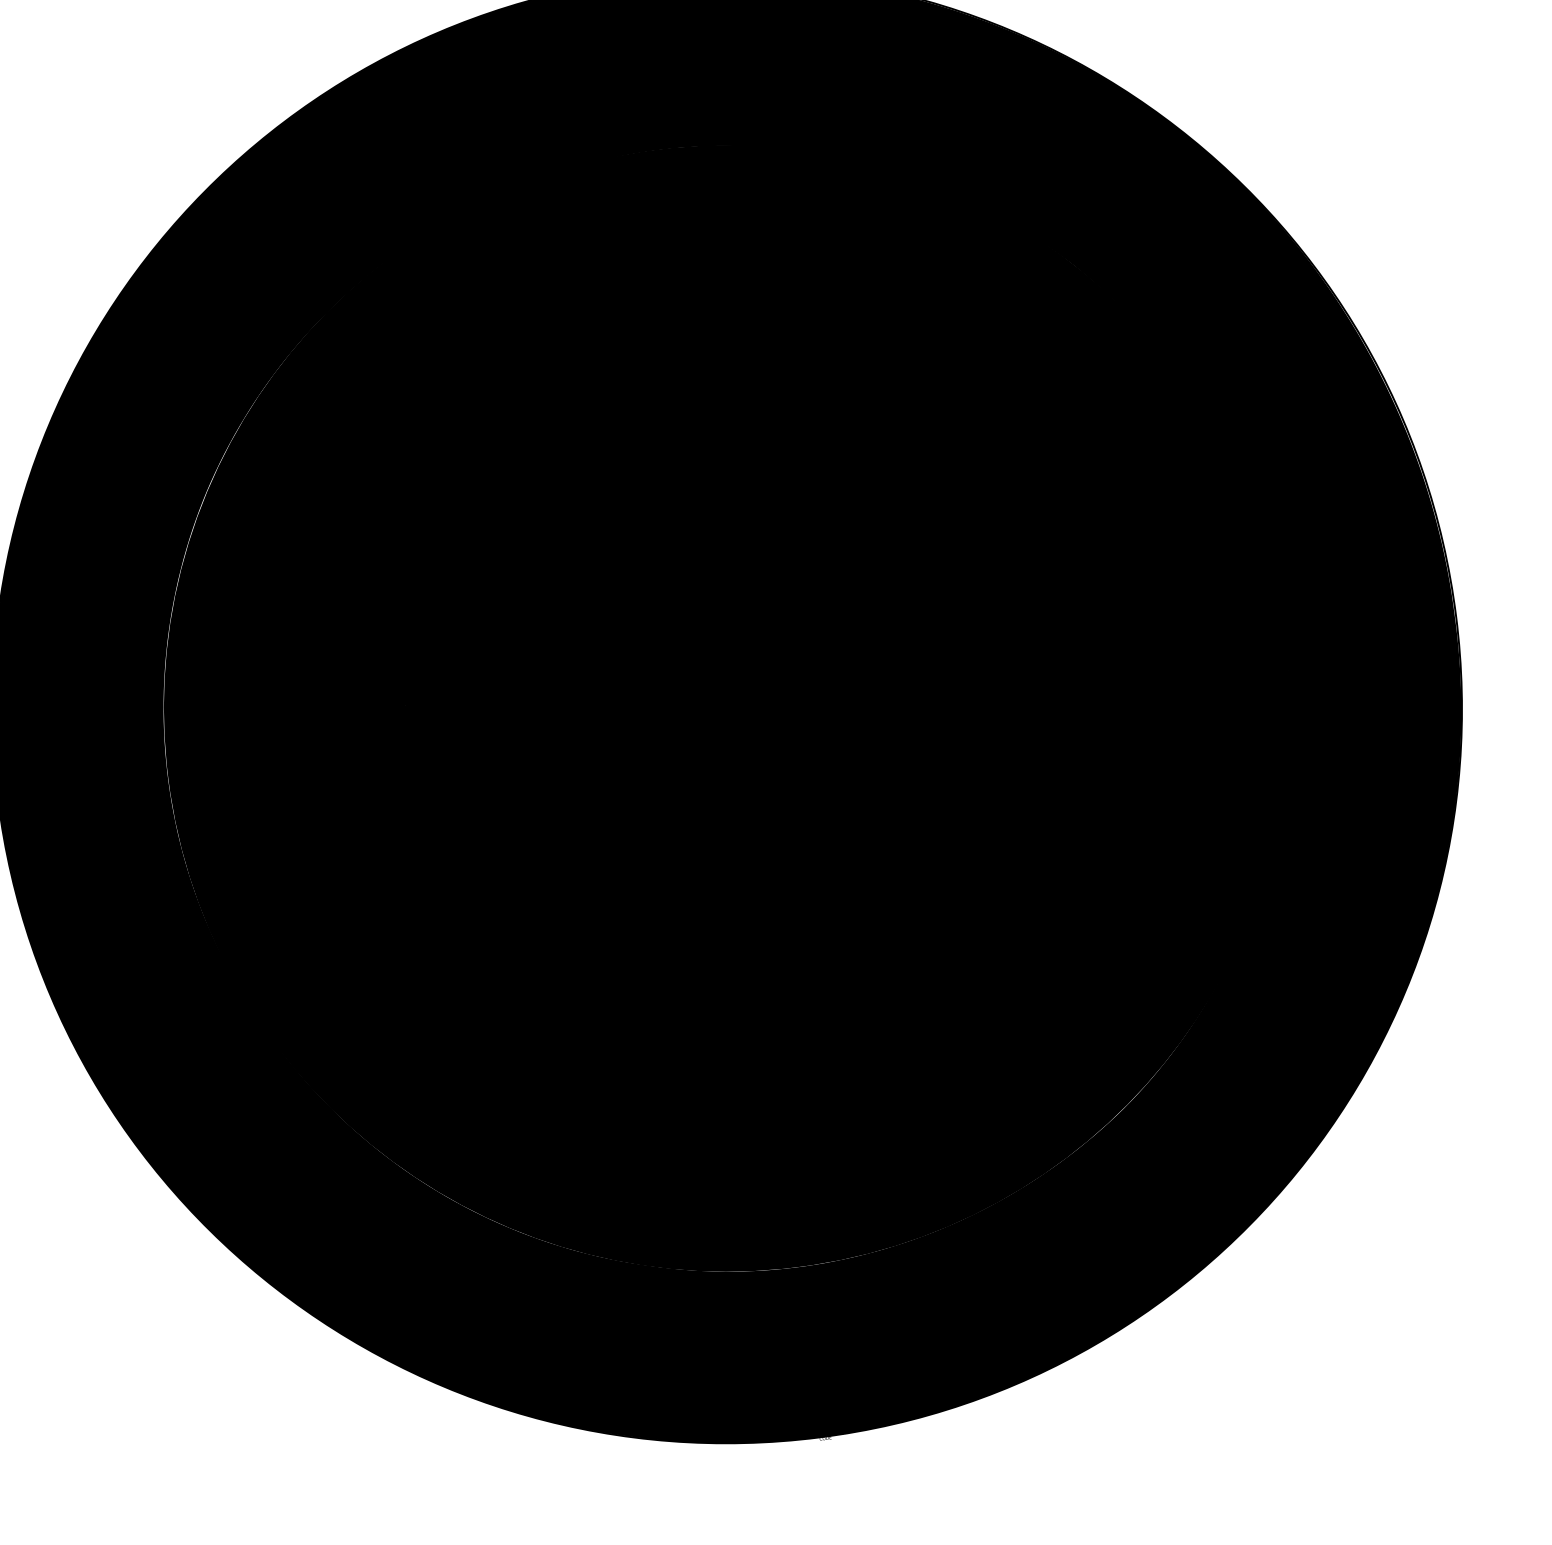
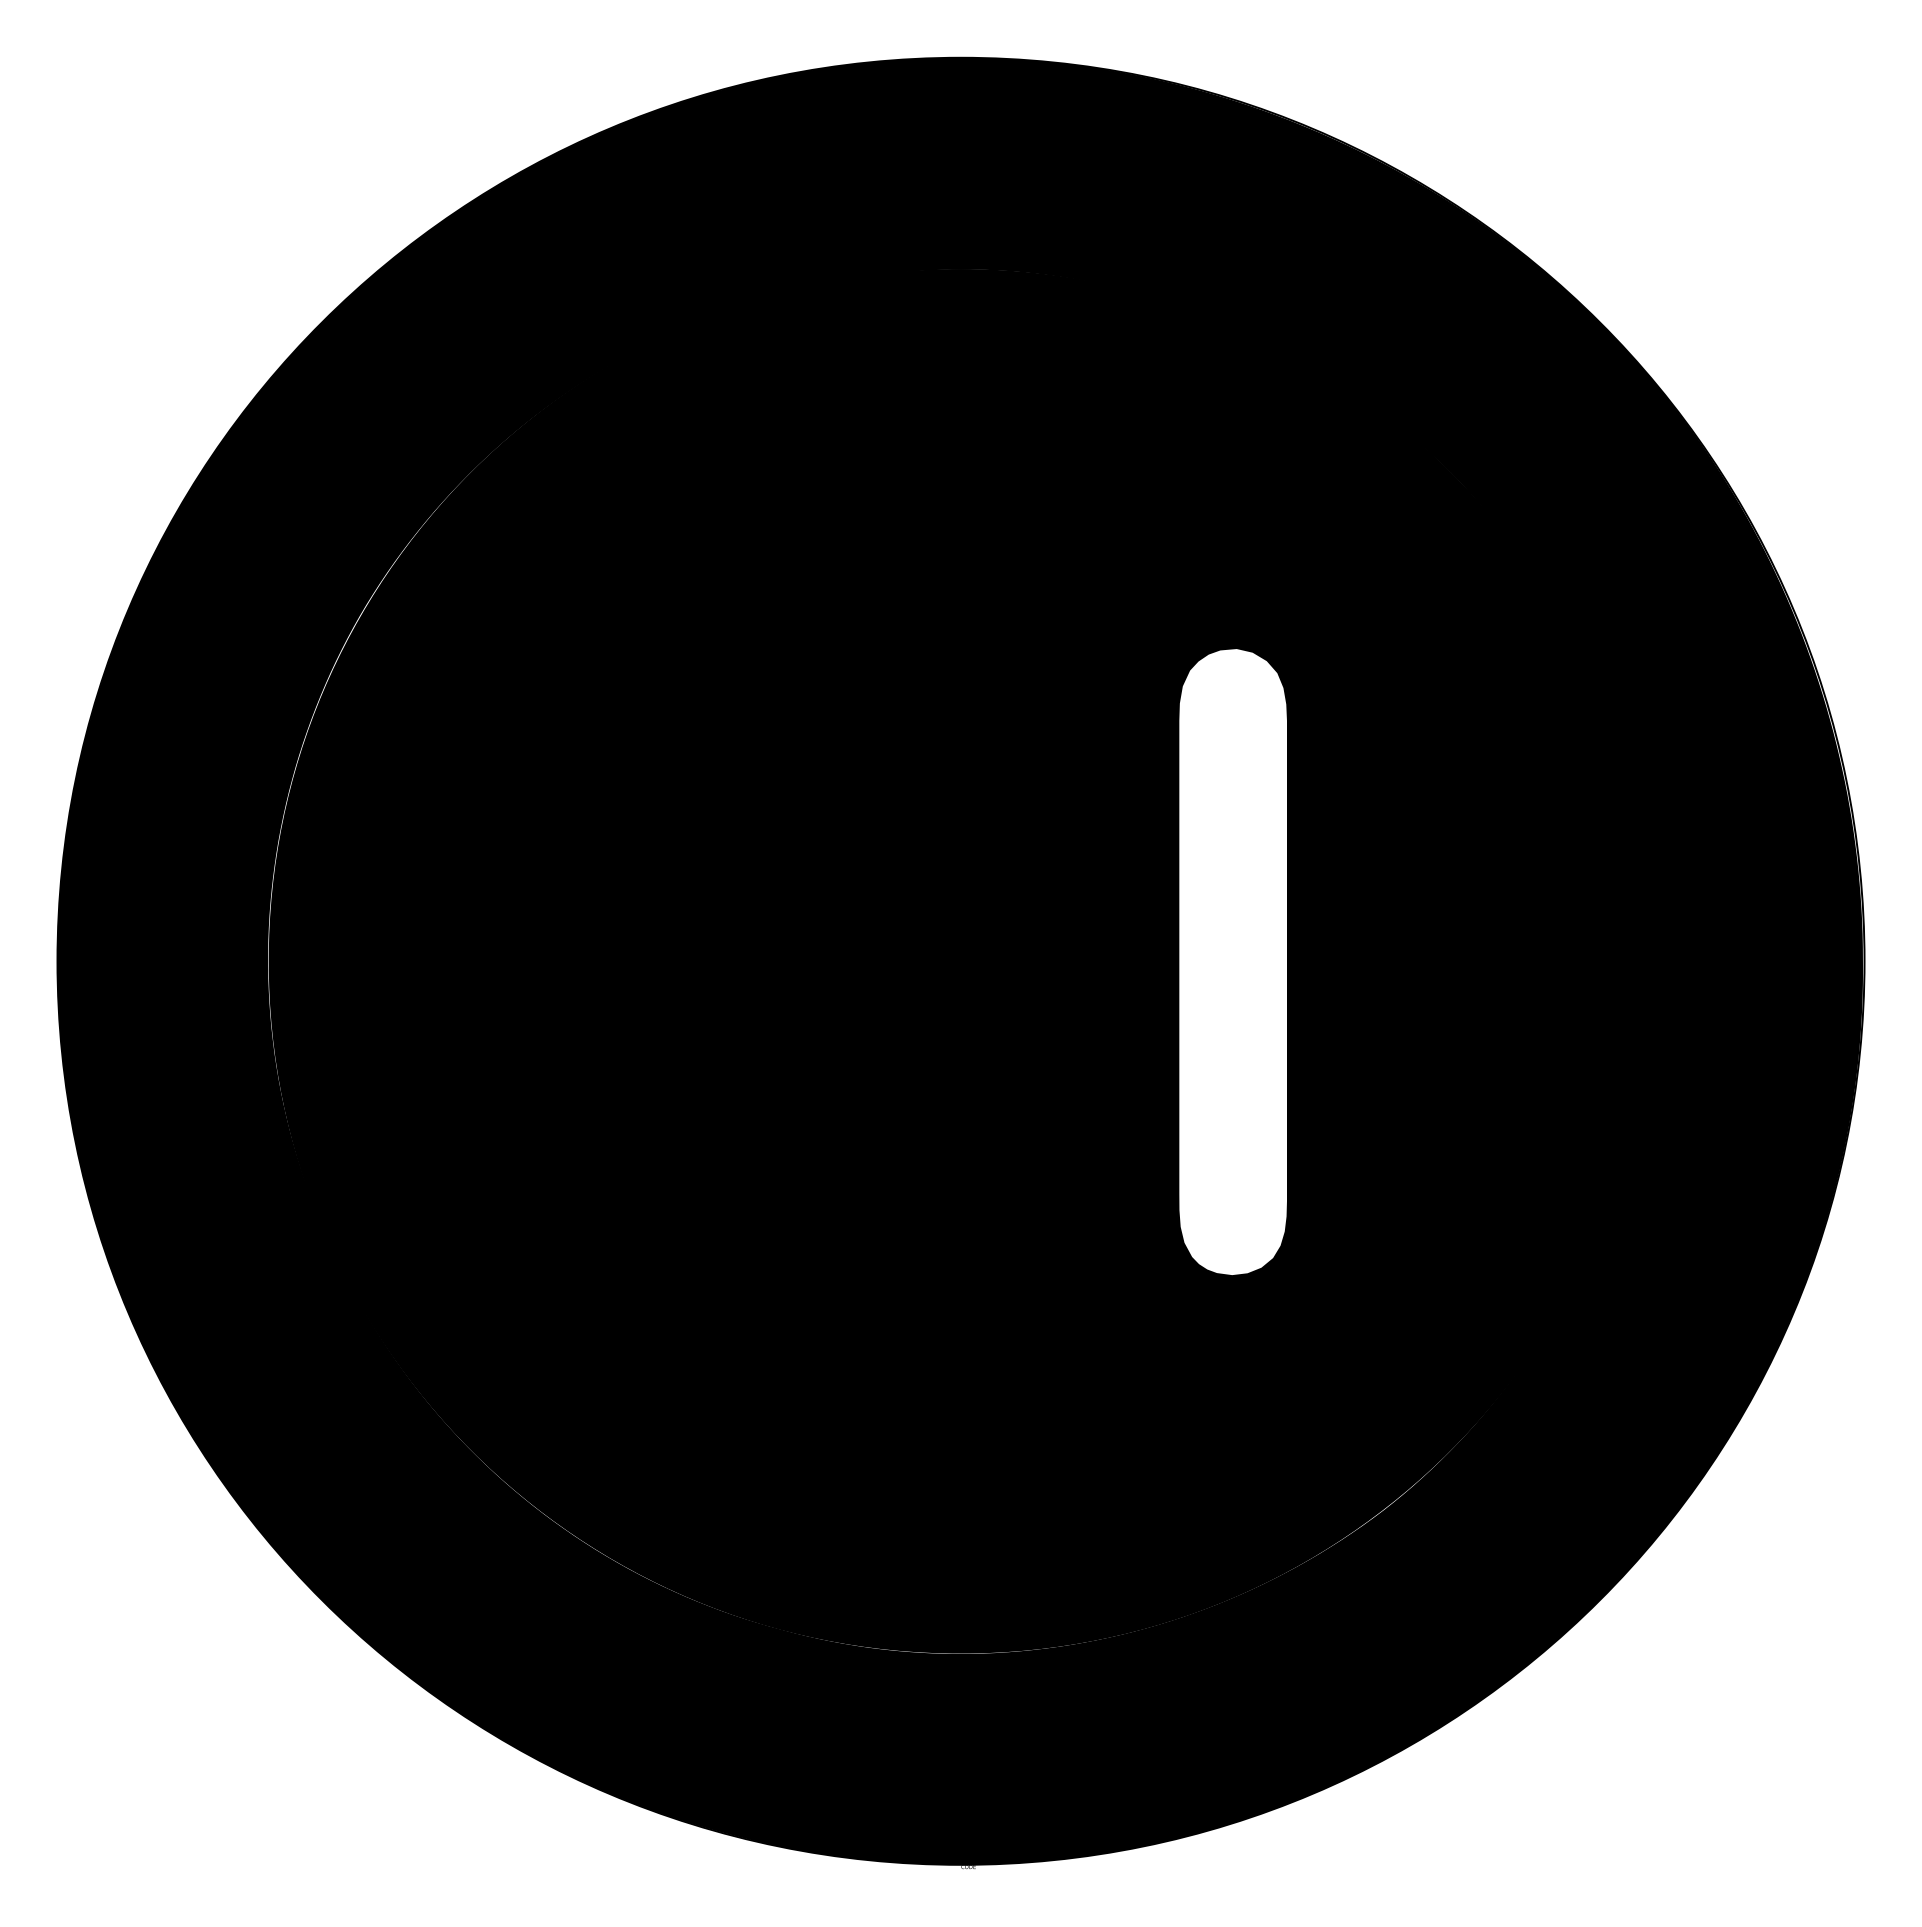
fill: (946, 681) -> (1232, 962), removed

